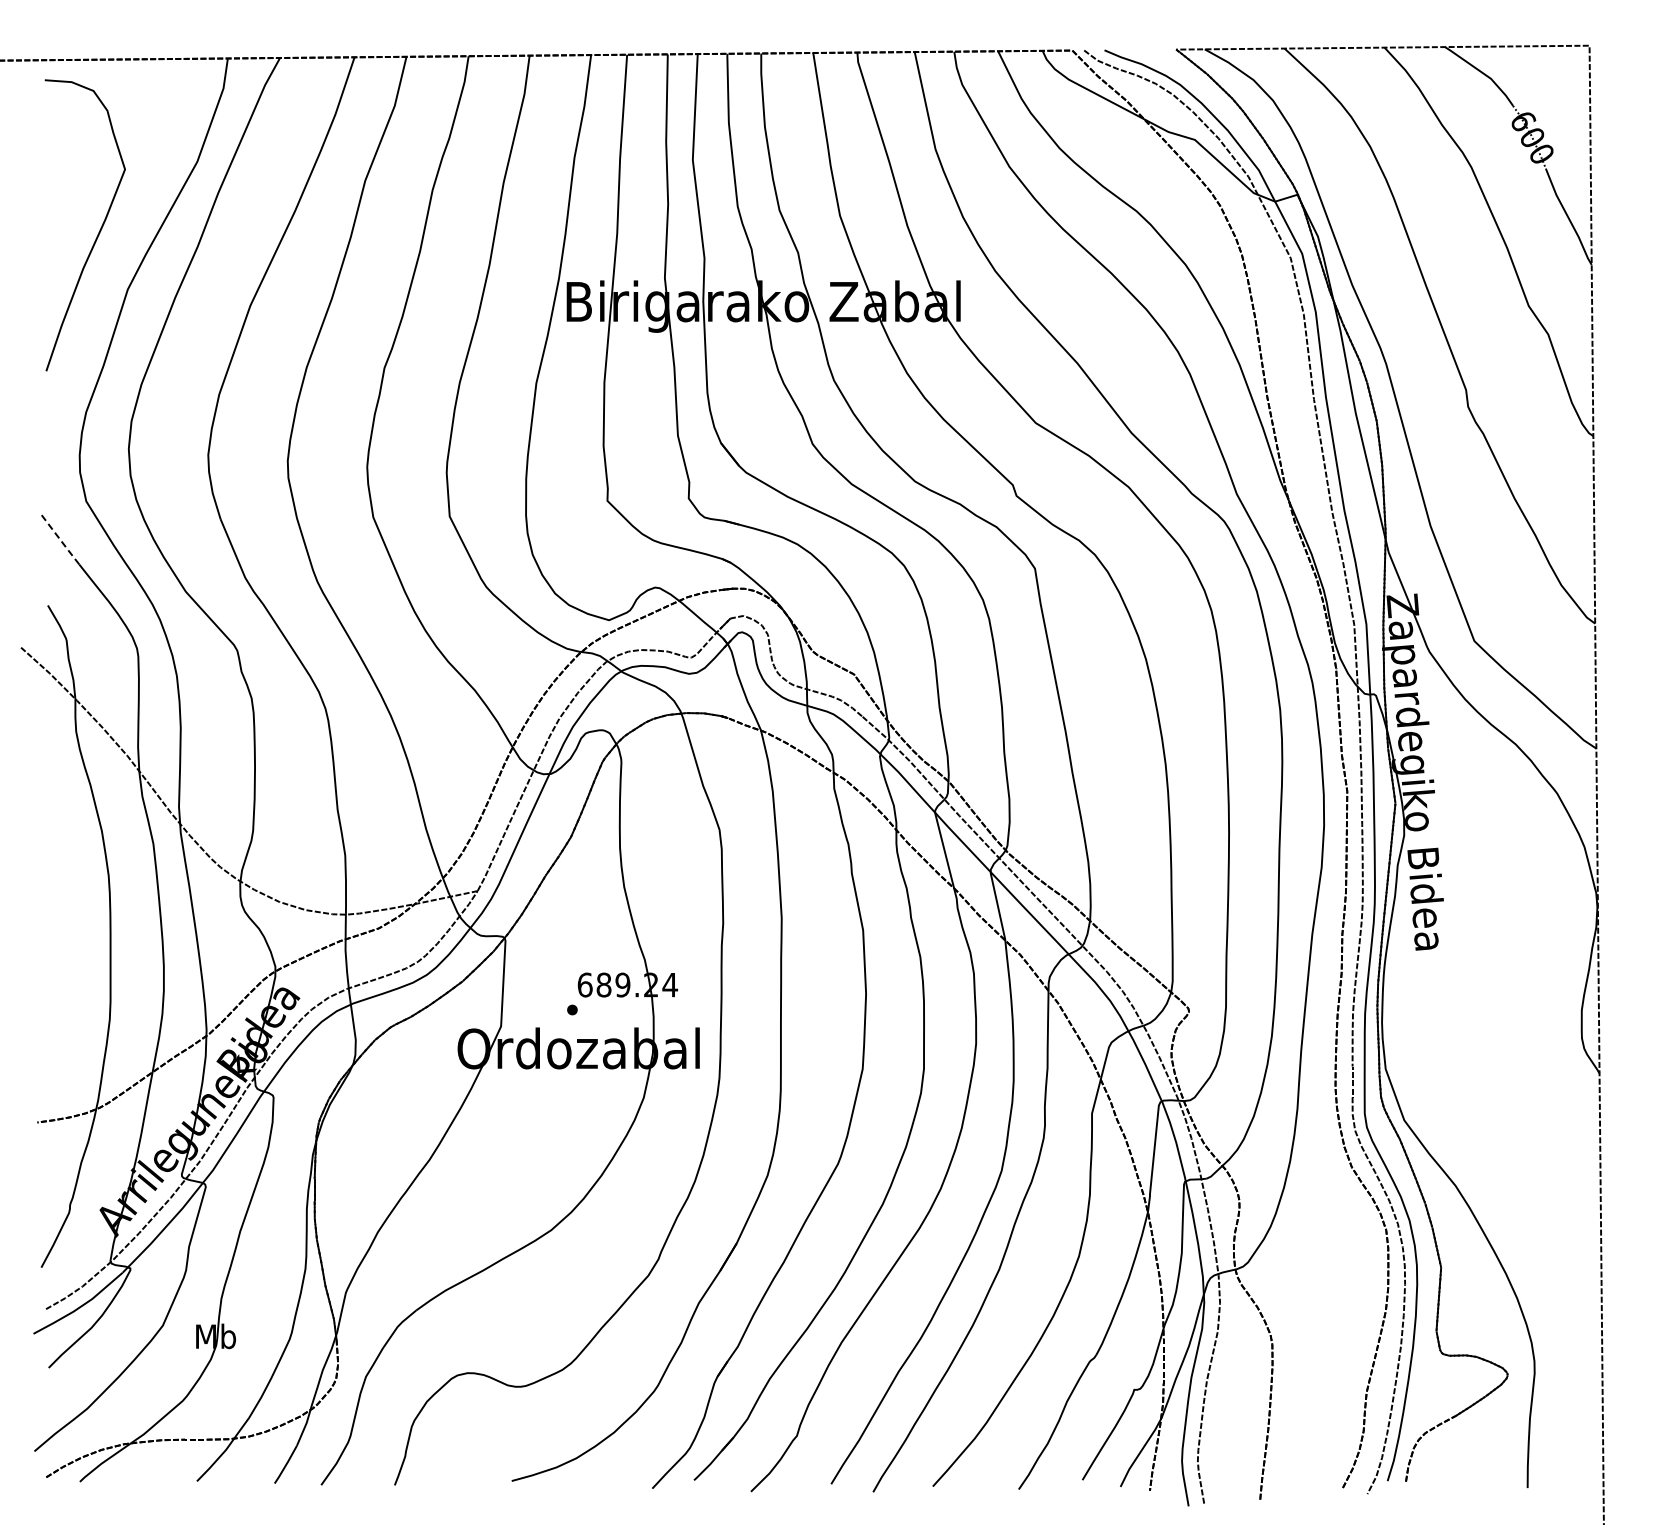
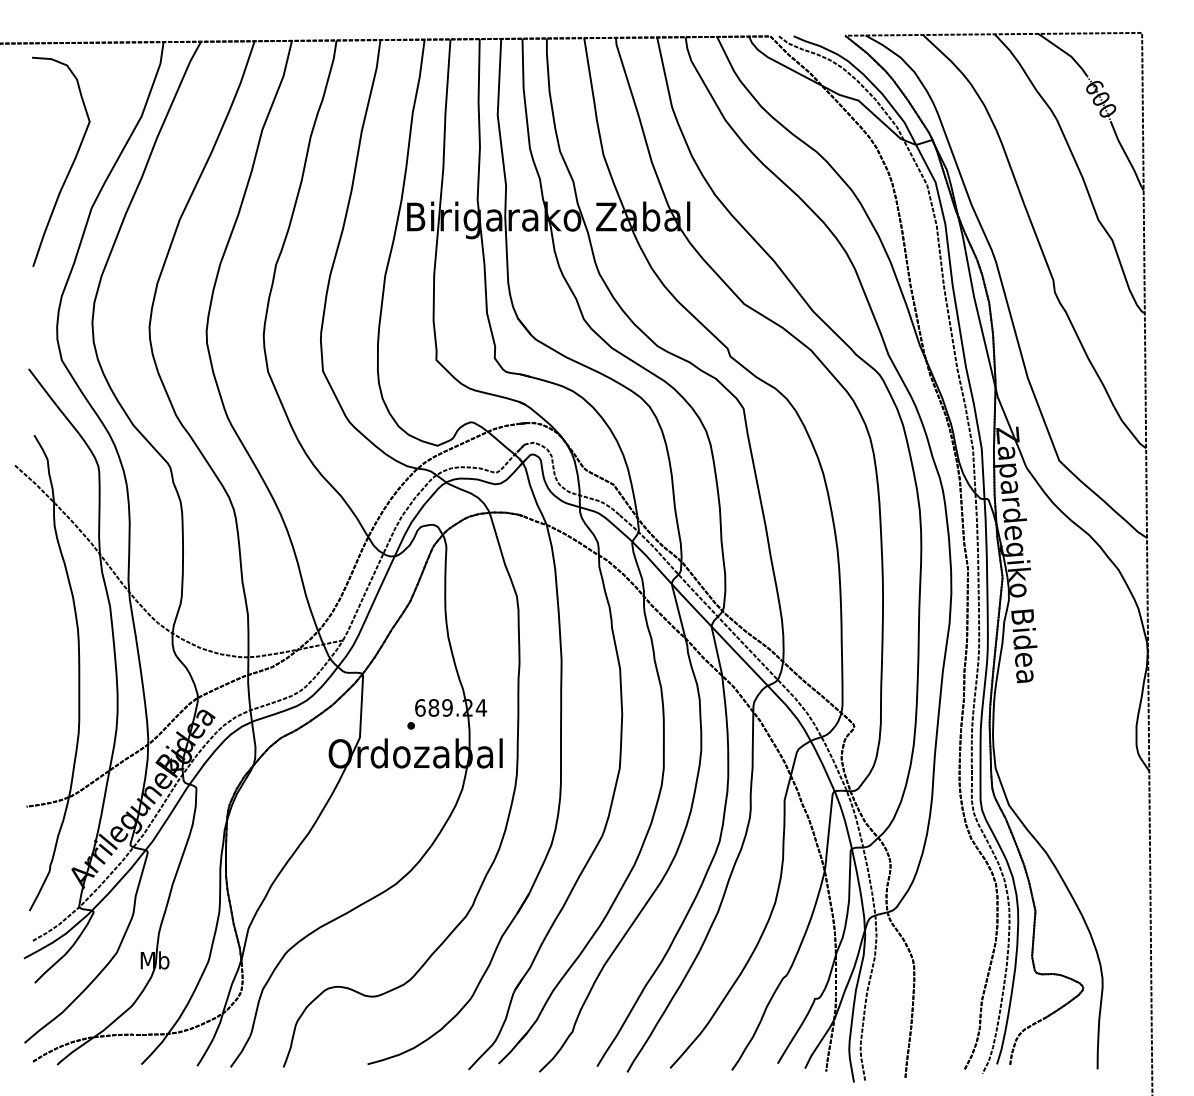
line: (59, 538) -> (42, 387), dashed -> solid

